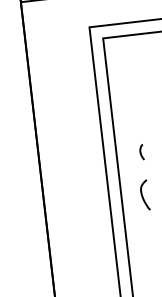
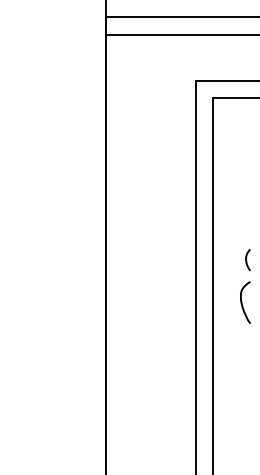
curve: (142, 195) -> (242, 302), moved

